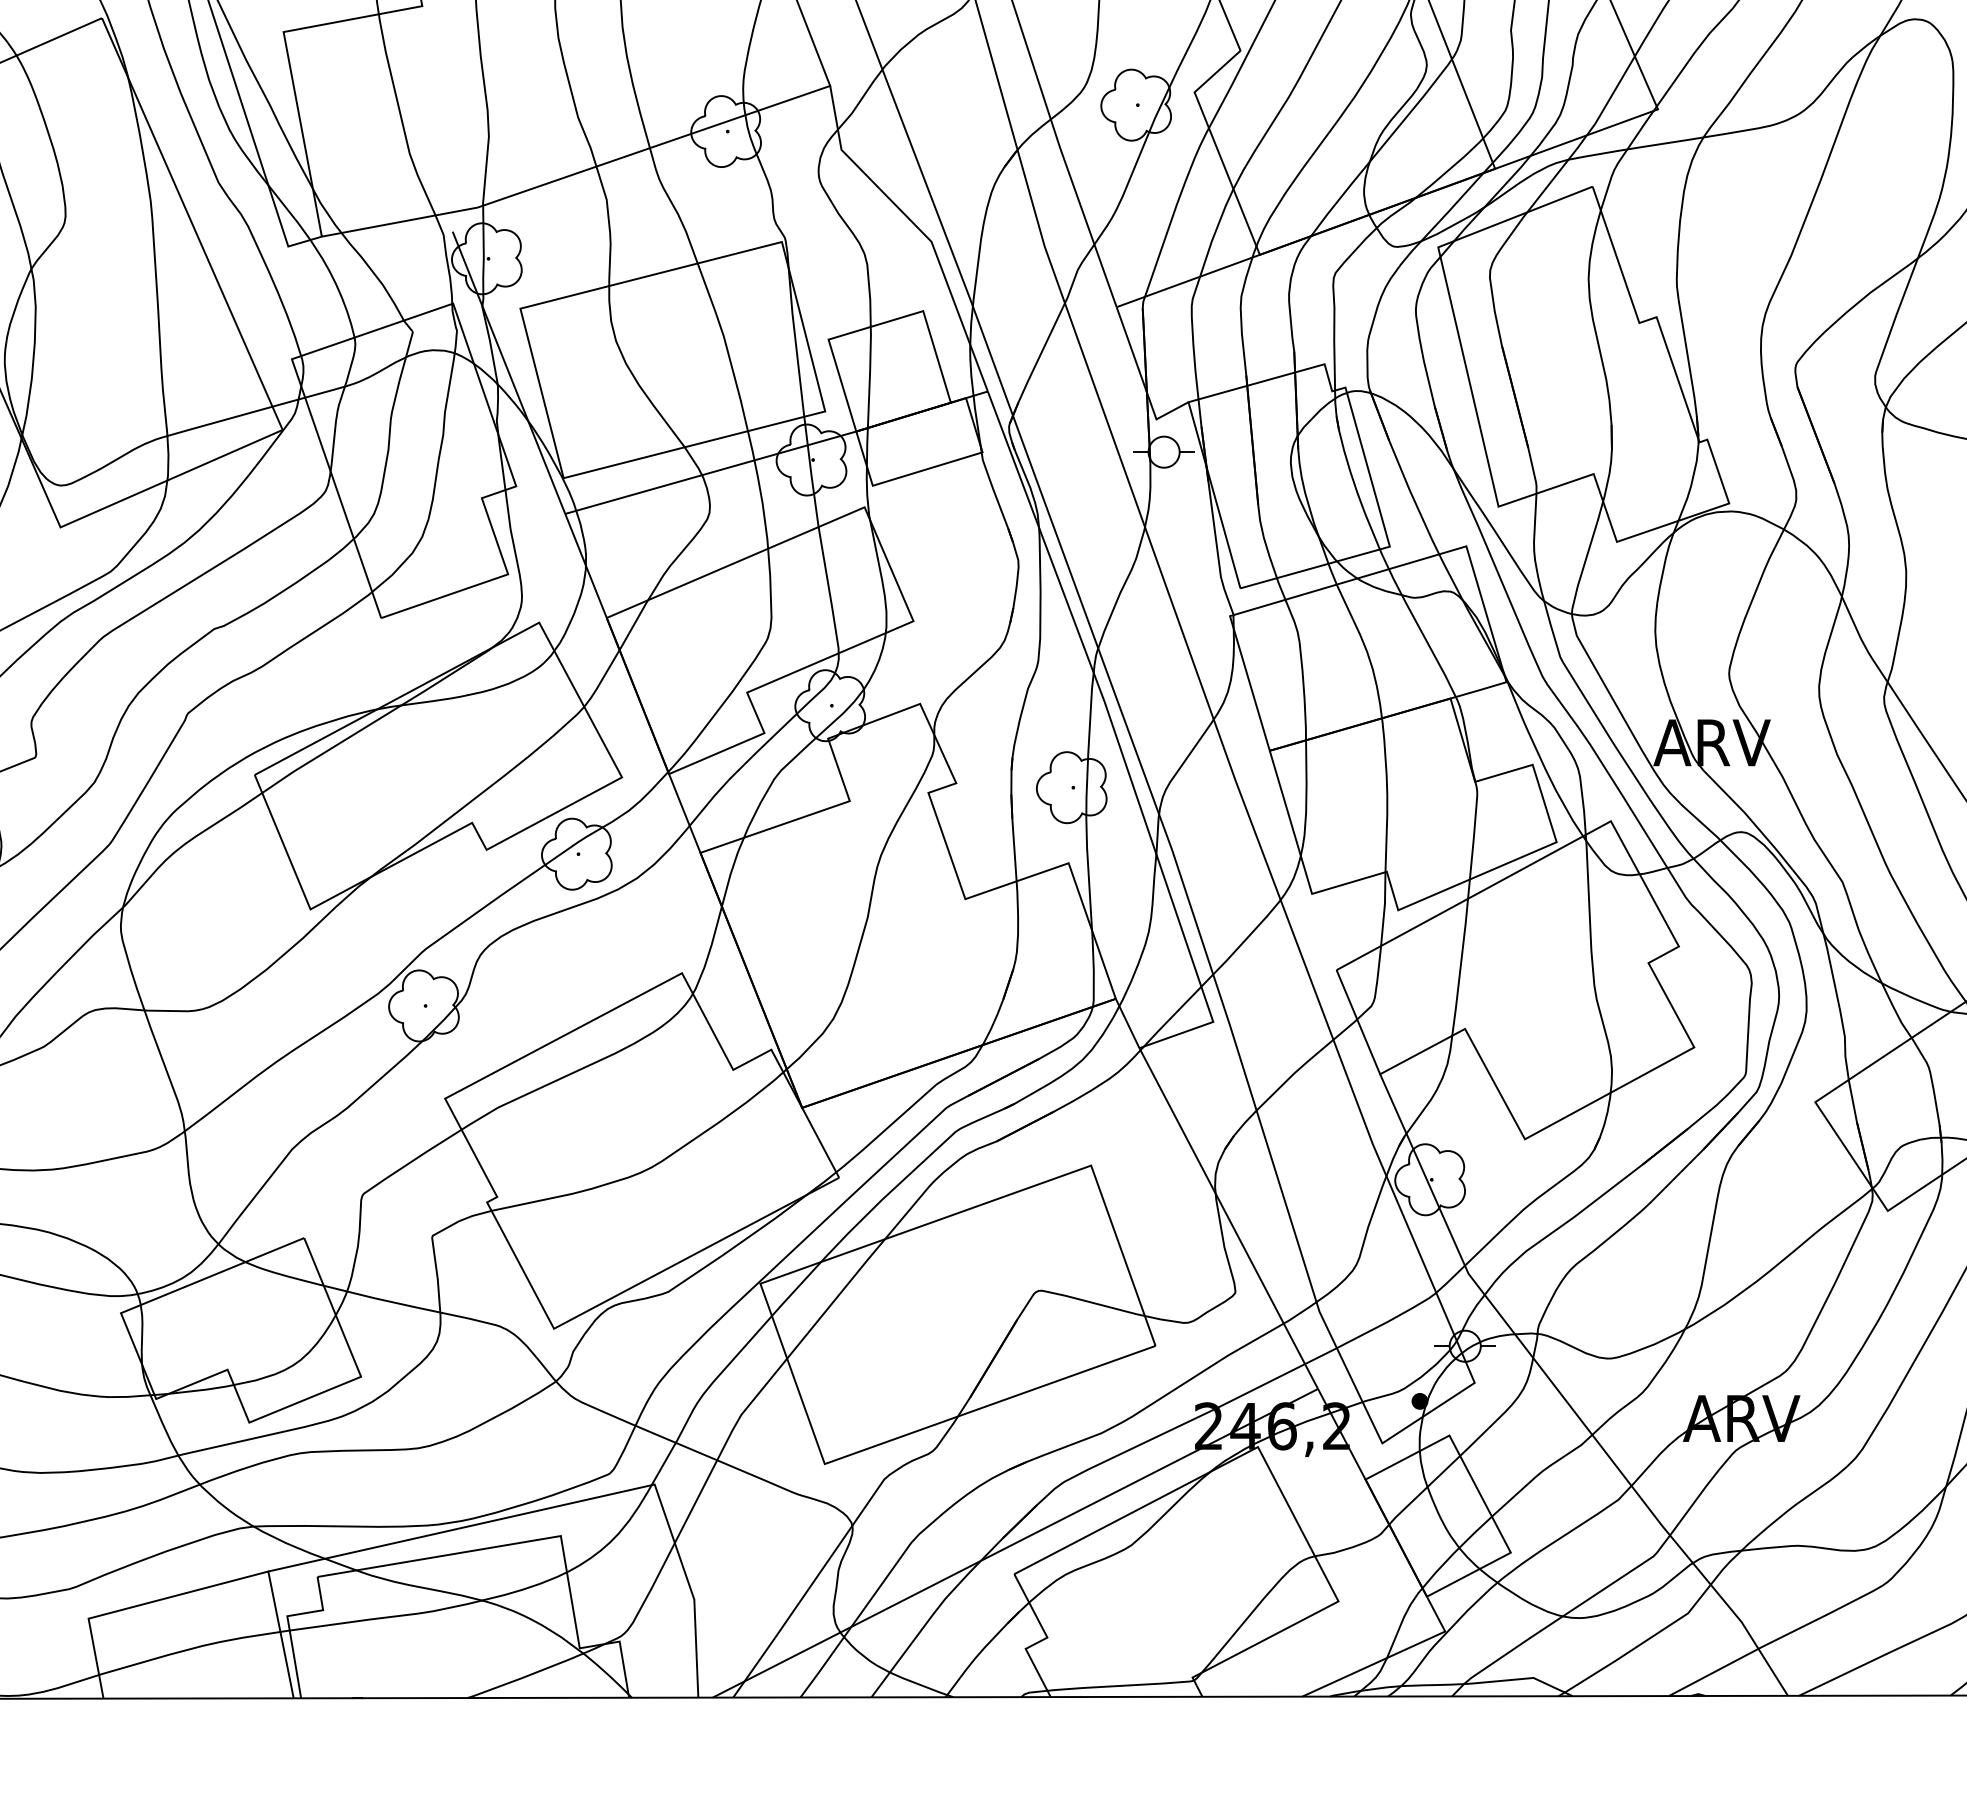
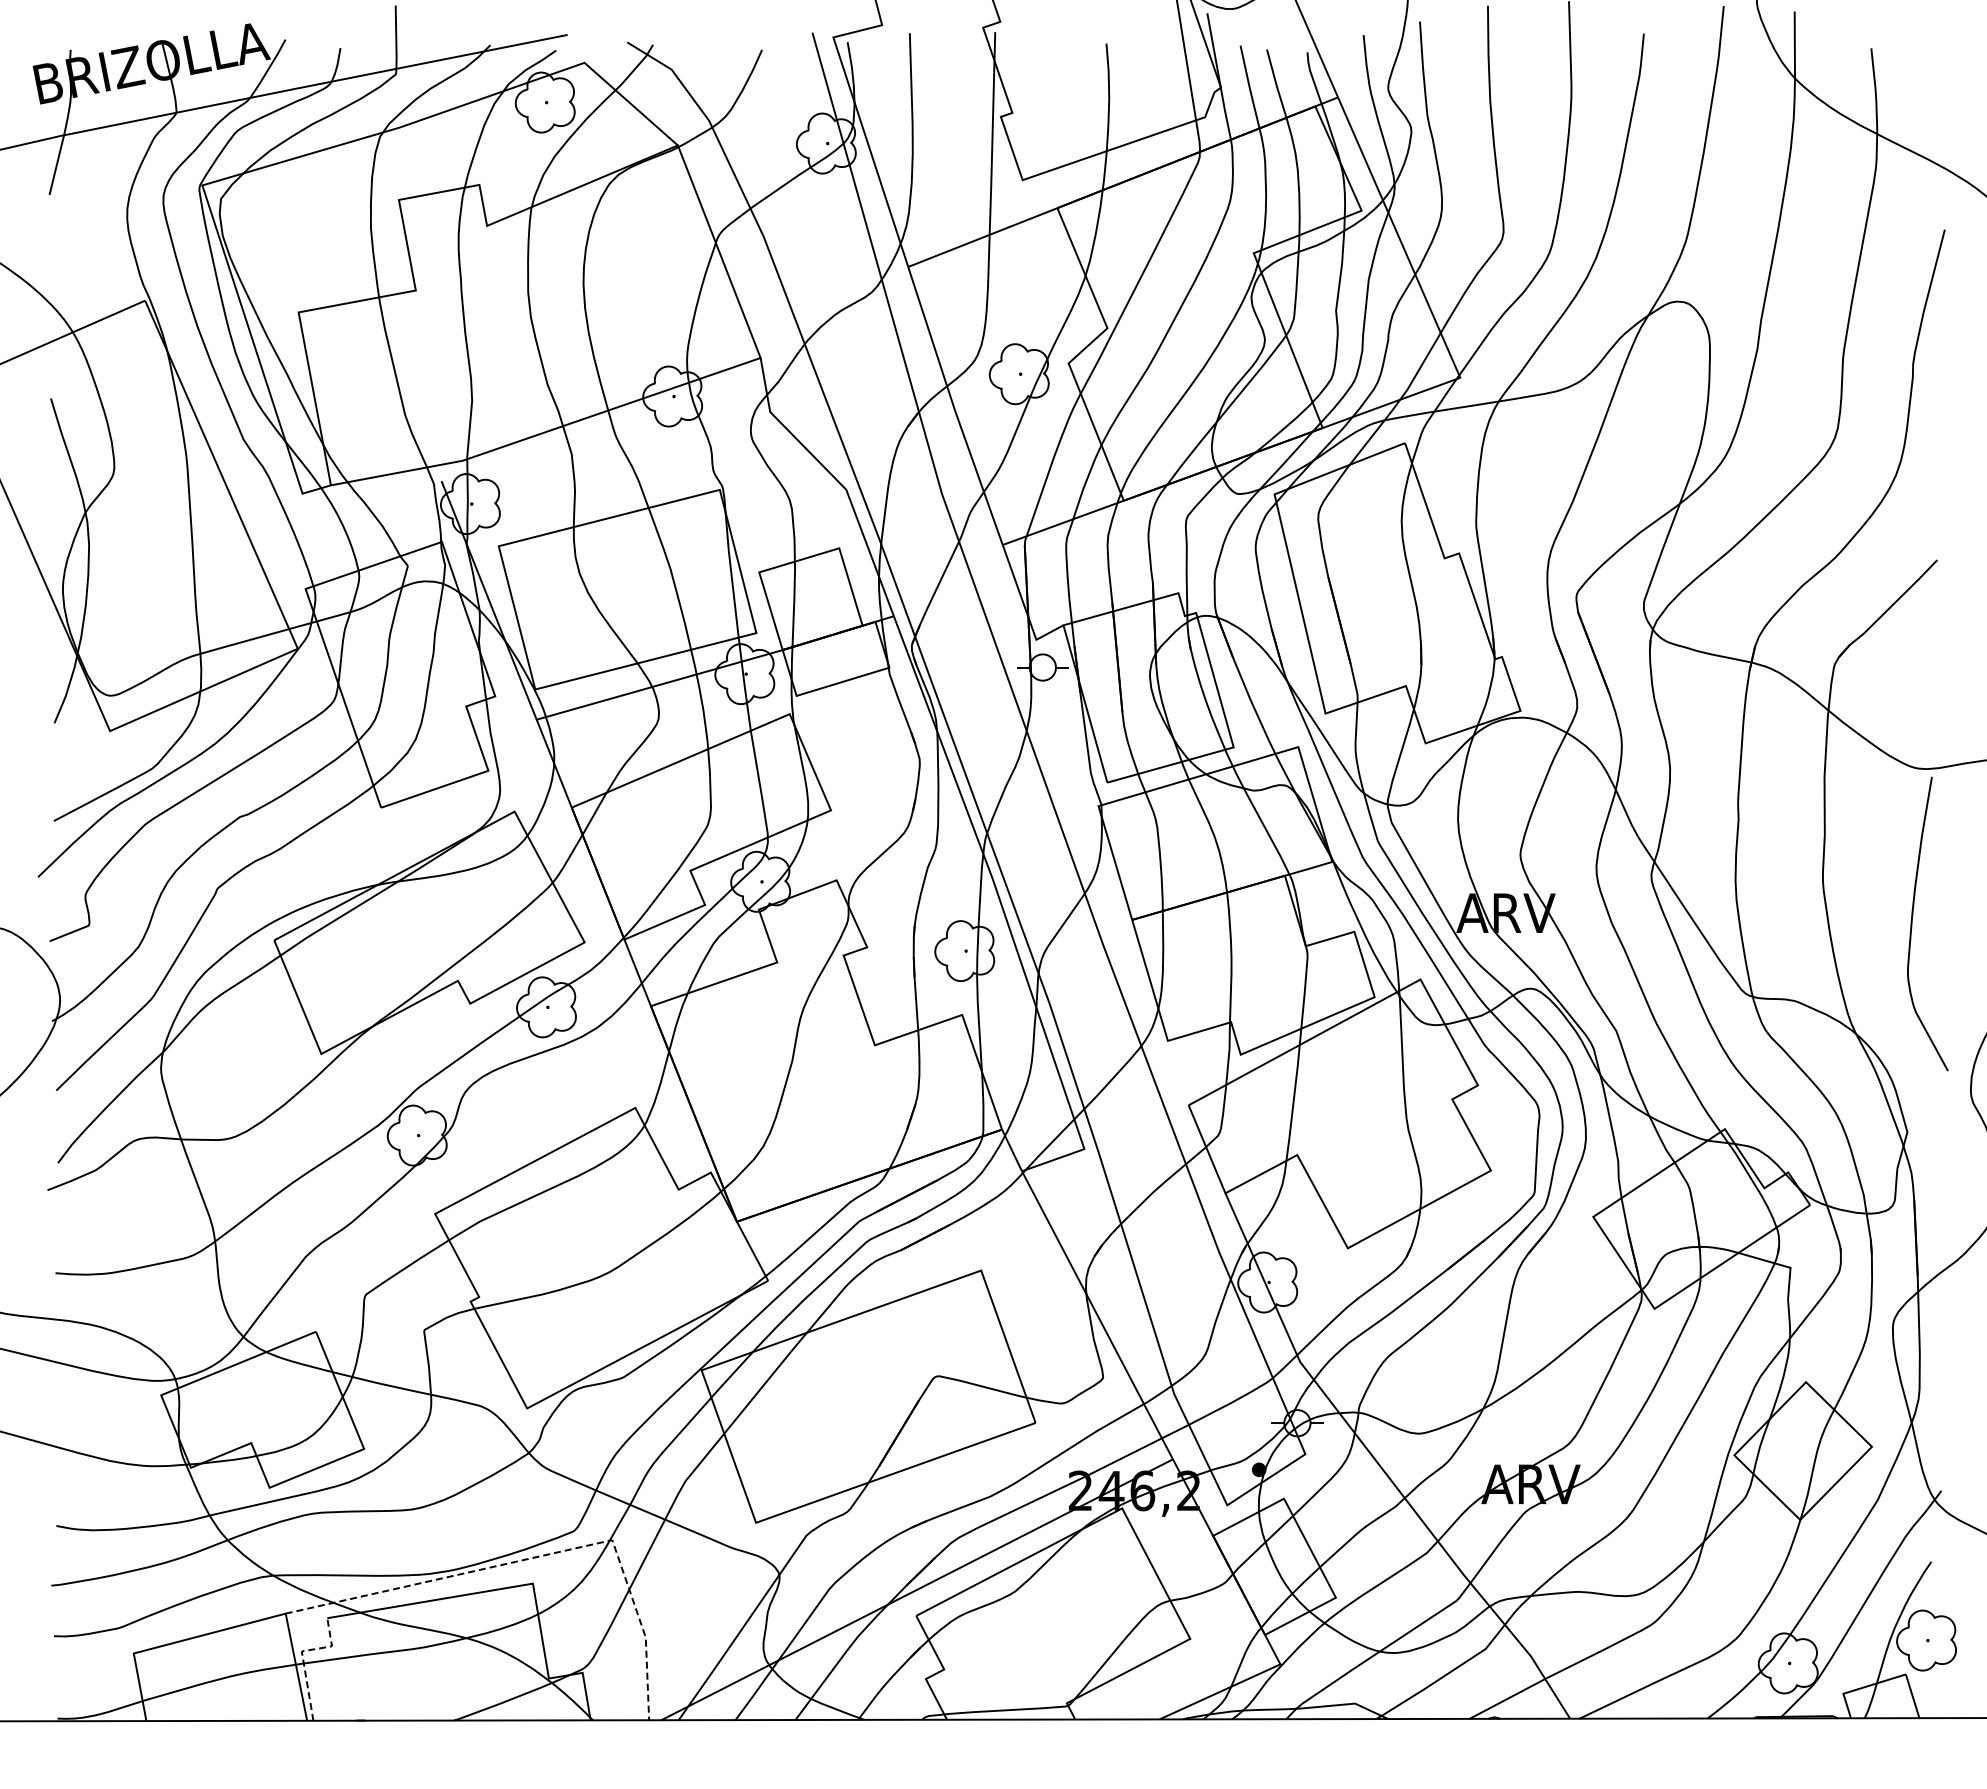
line: (570, 1503) -> (541, 1556), solid -> dashed
line: (288, 1621) -> (302, 1655), solid -> dashed

